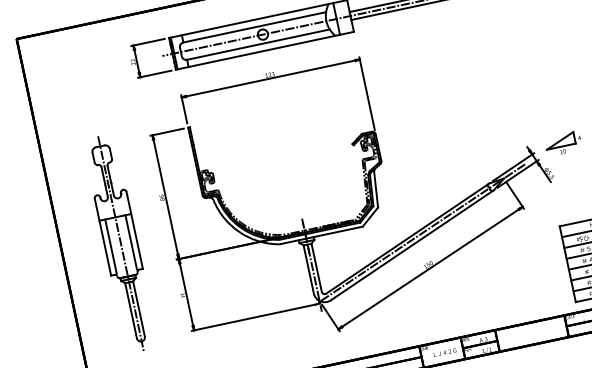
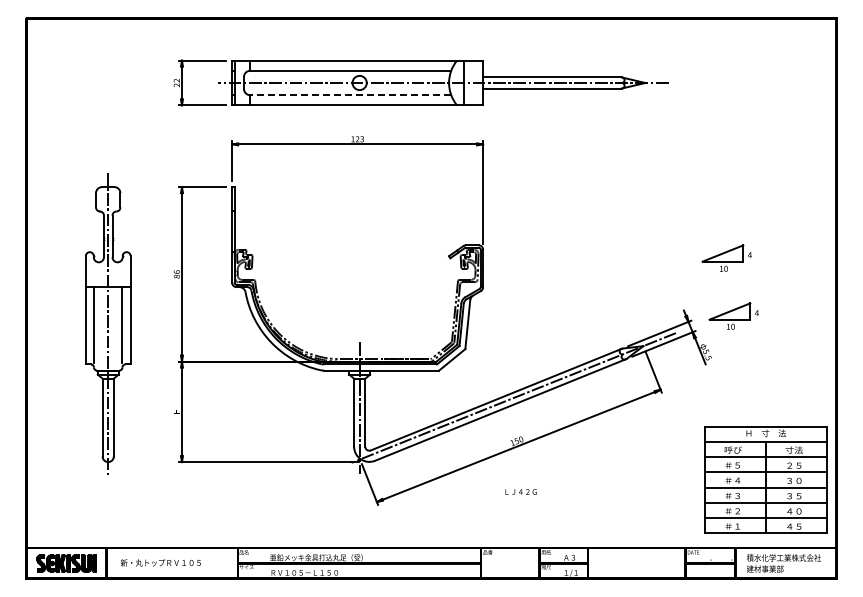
line: (258, 44) -> (350, 95), solid -> dashed
part: (549, 103) -> (726, 257), added
text: (444, 352) -> (520, 491), moved

